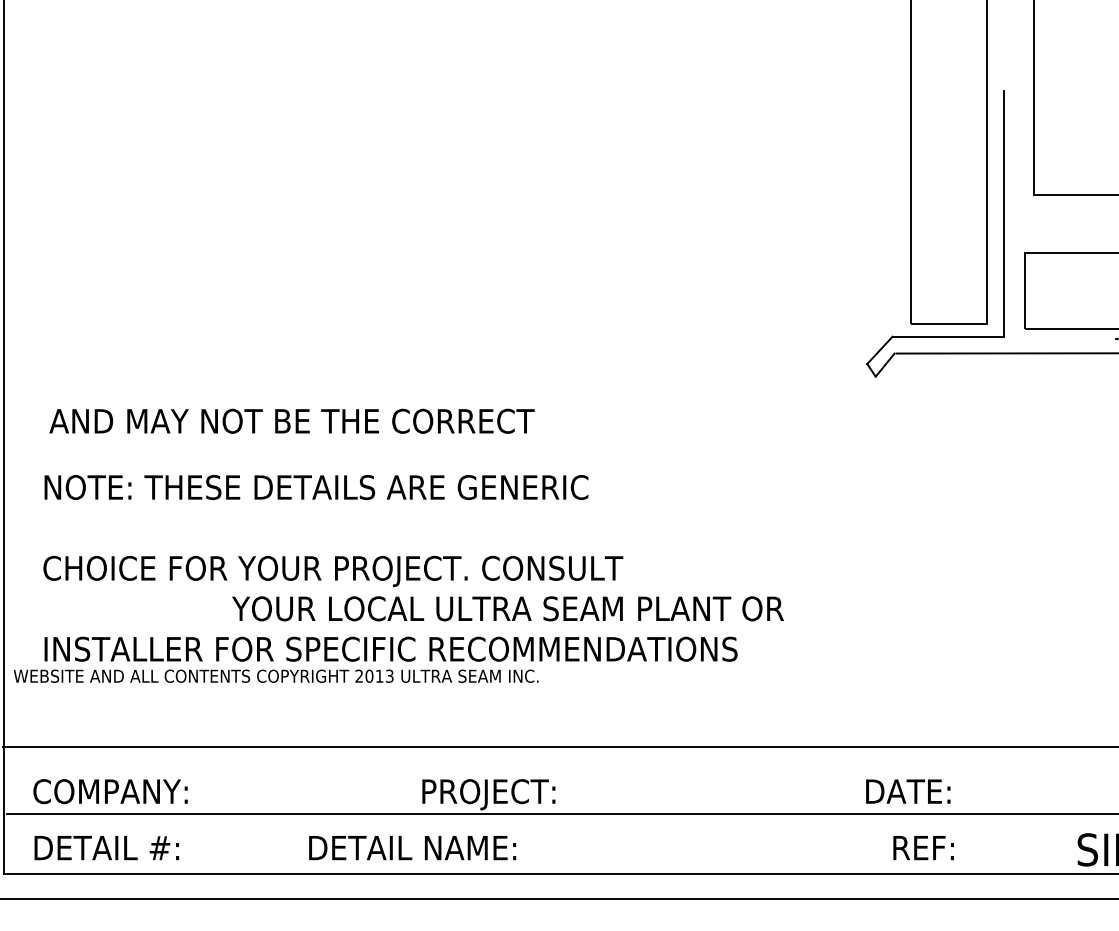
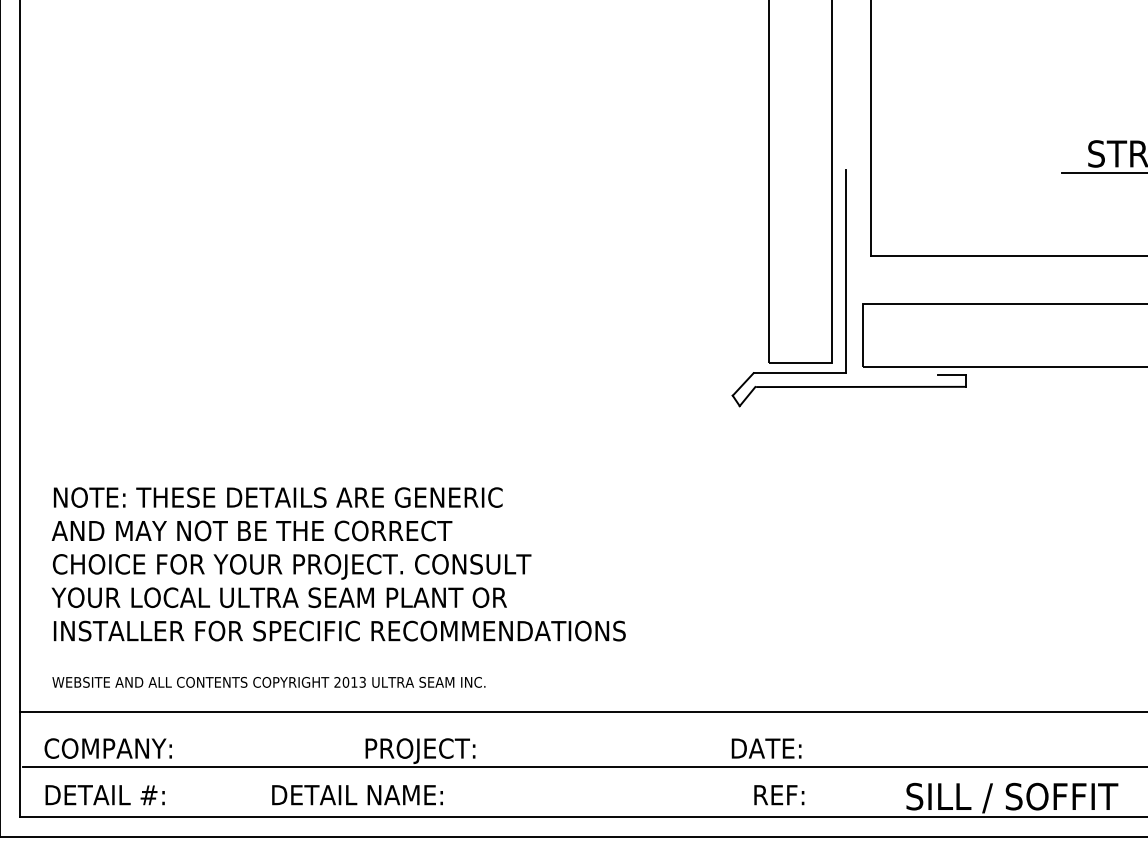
text: (291, 420) -> (251, 530), moved
text: (507, 608) -> (278, 597), moved
text: (275, 676) -> (268, 682), moved

